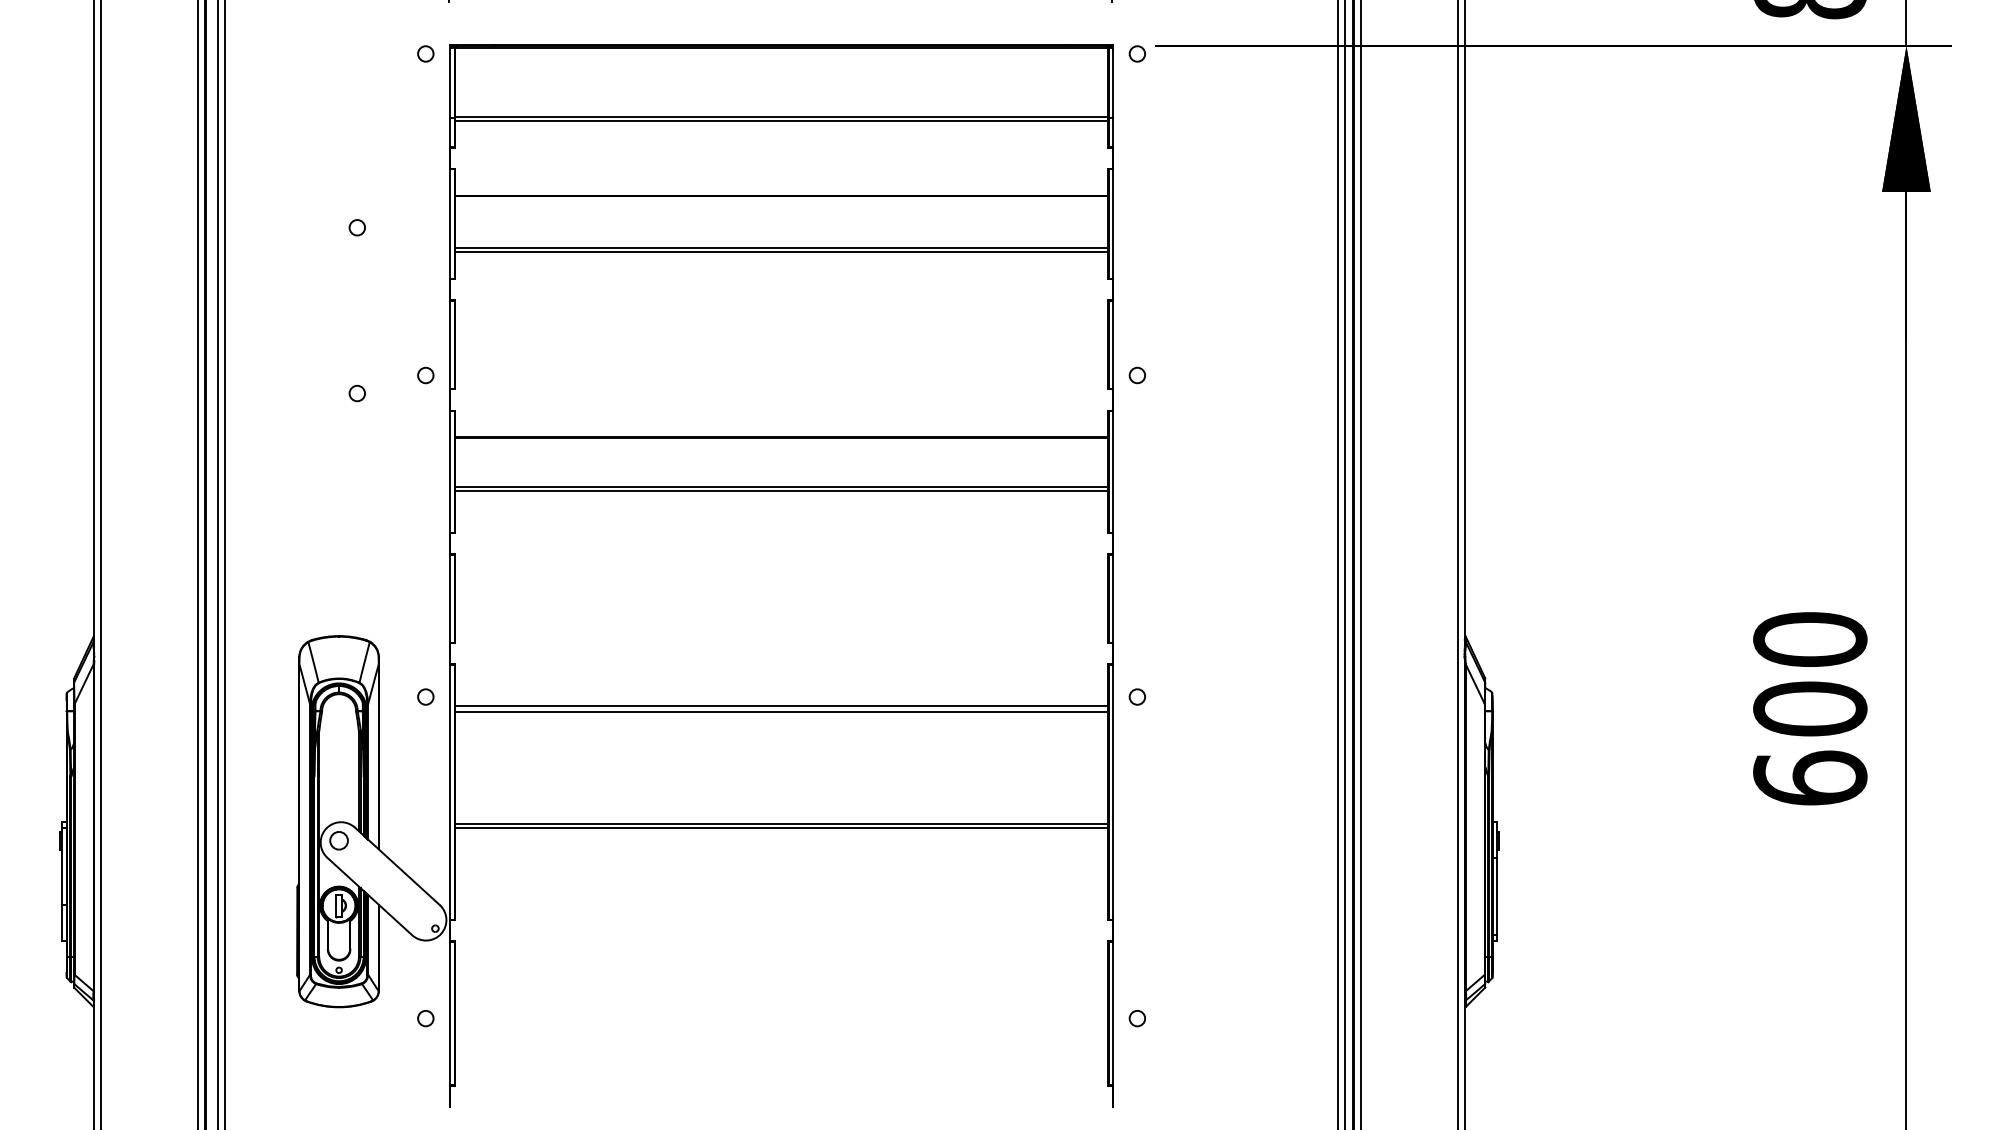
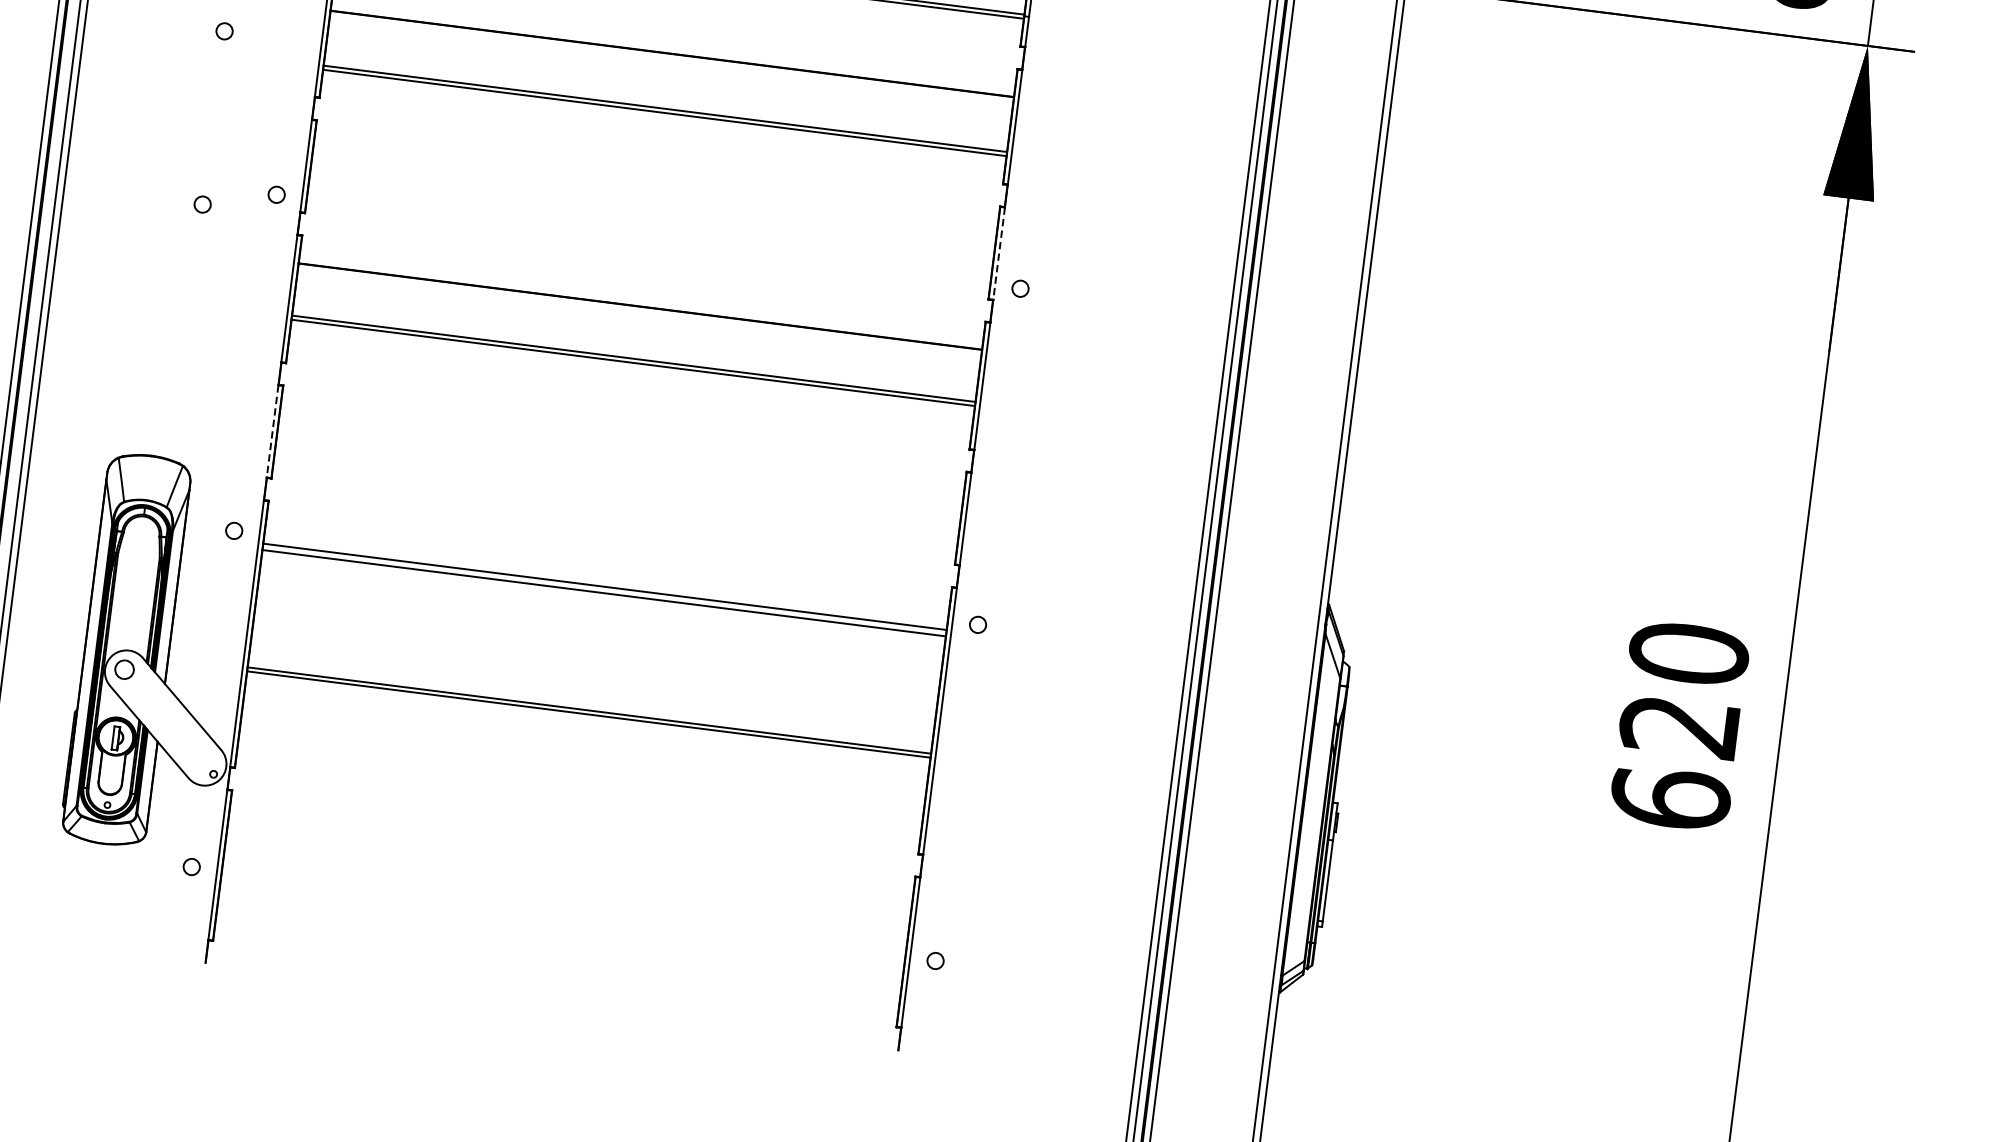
line: (1113, 345) -> (999, 254), solid -> dashed
line: (450, 599) -> (272, 432), solid -> dashed
text: (1810, 708) -> (1680, 725), 600 -> 620

